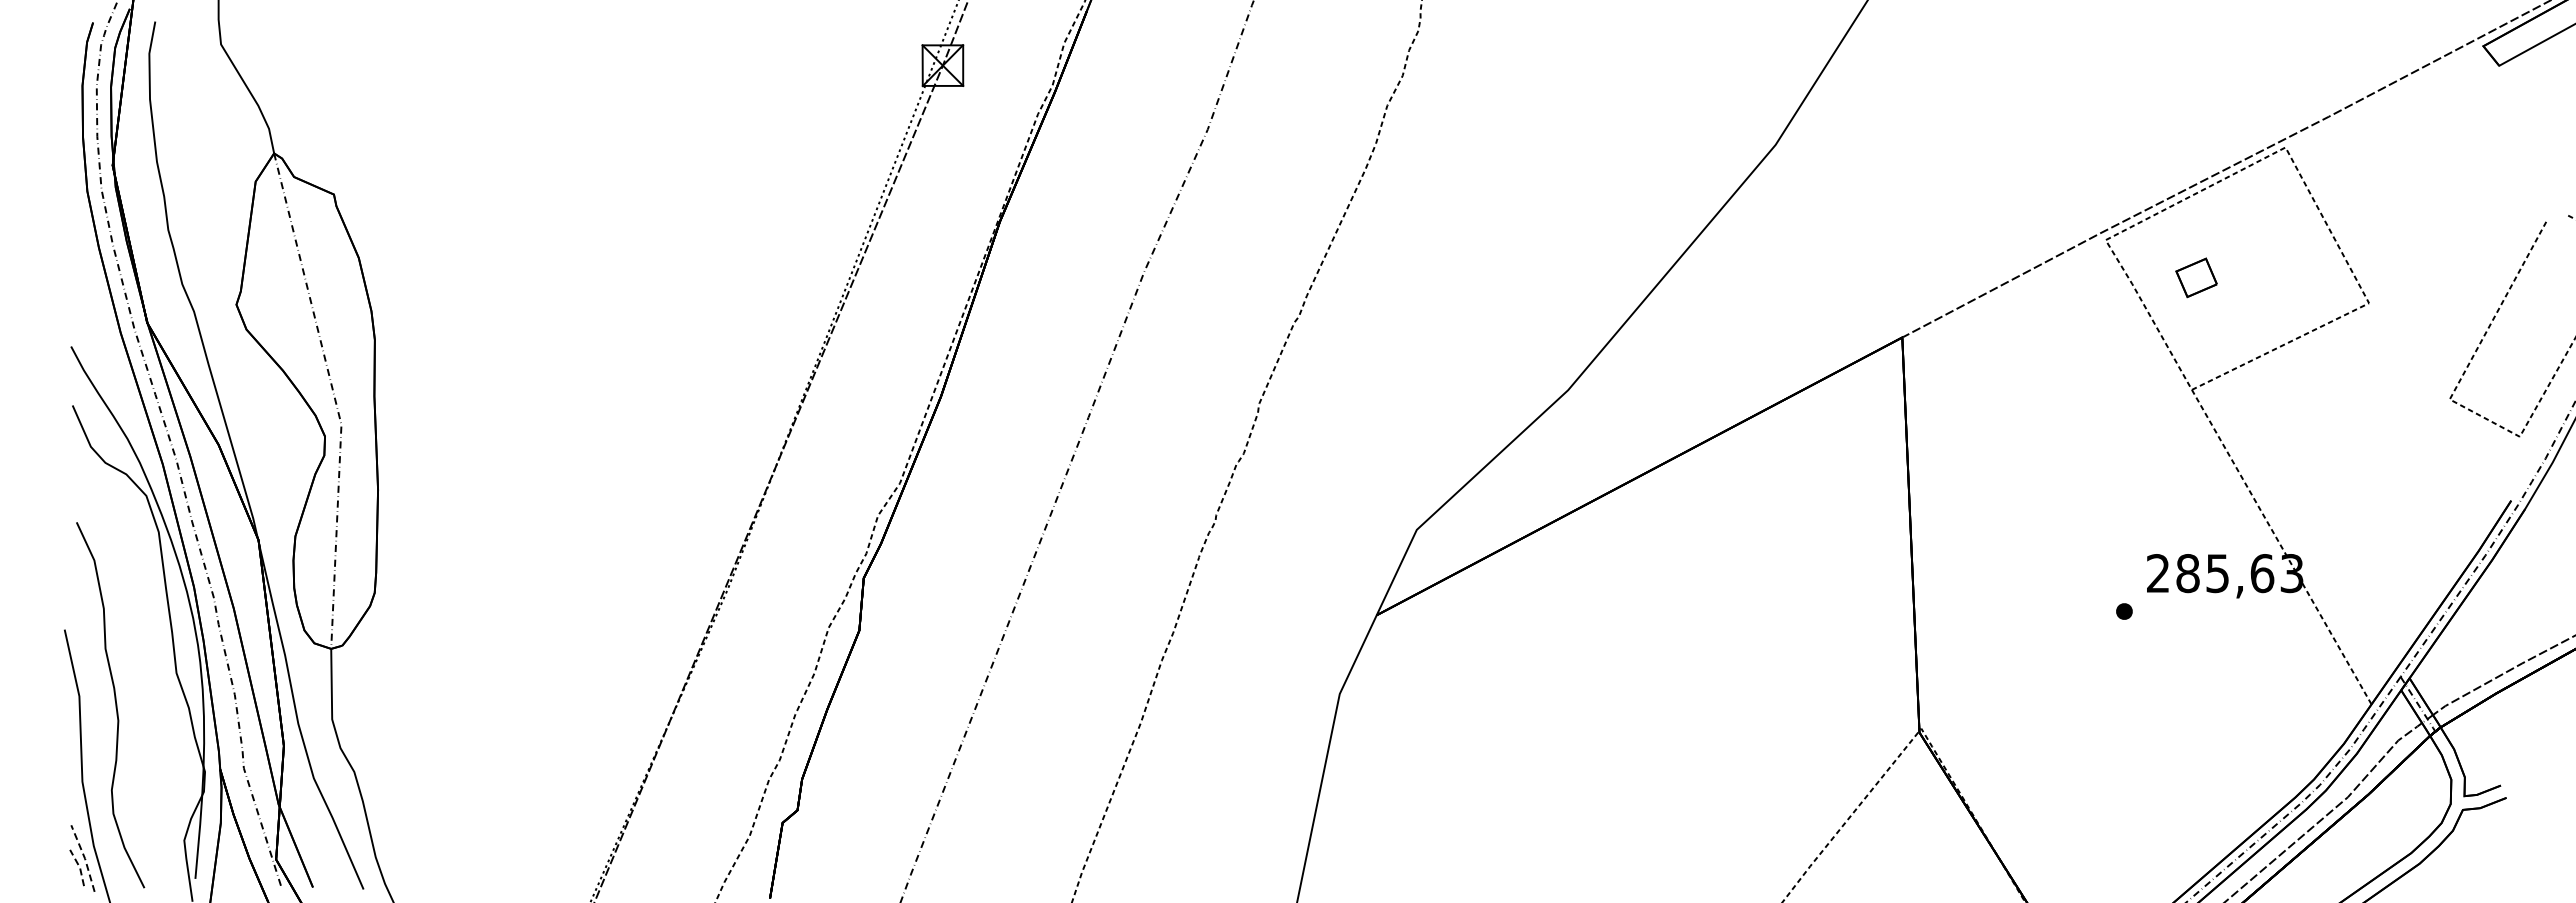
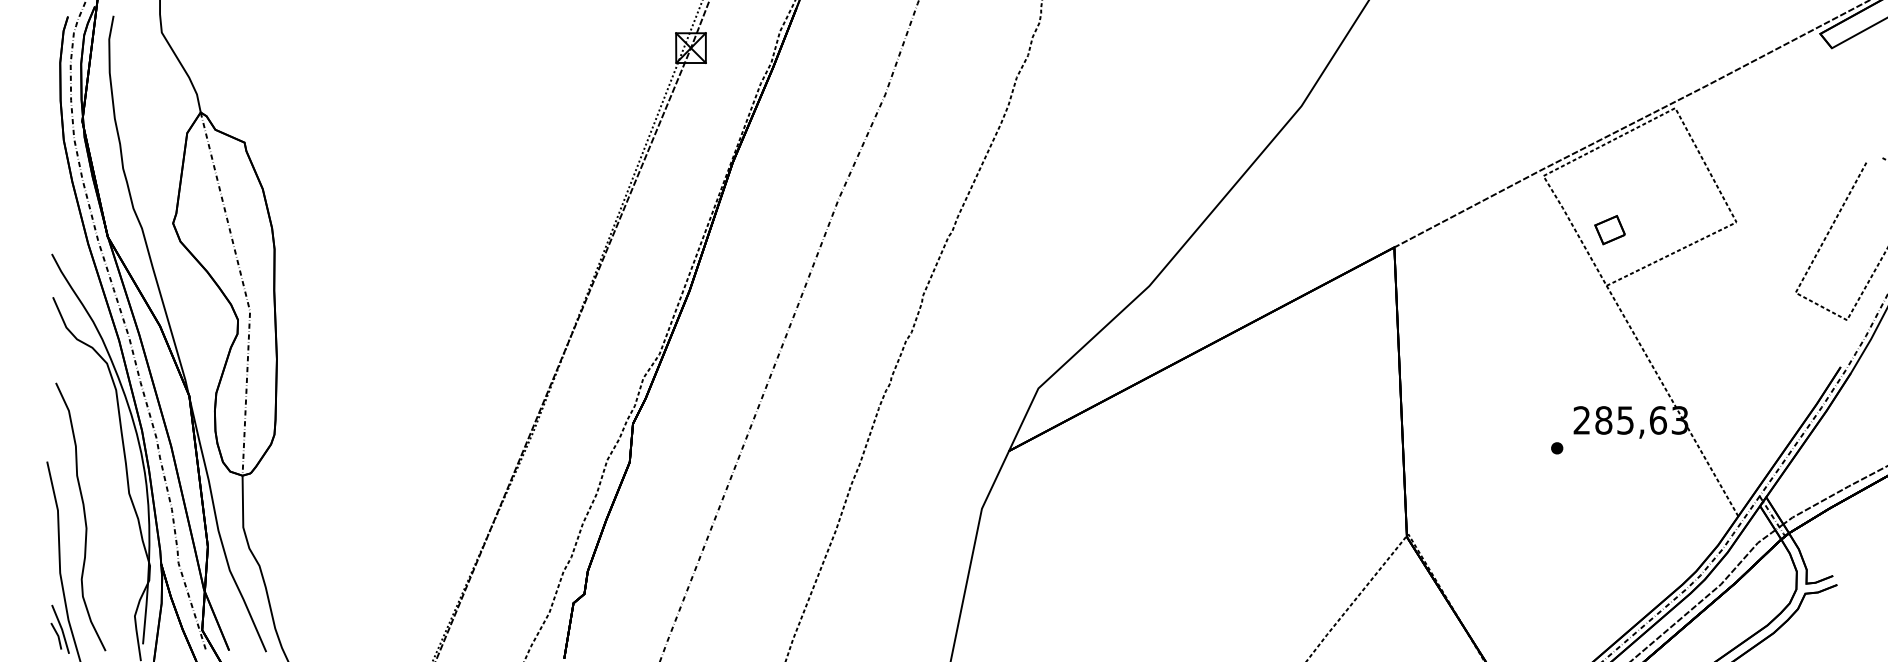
part: (2196, 277) -> (1610, 229), moved
line: (84, 857) -> (61, 628), dashed -> solid
line: (79, 867) -> (58, 635), dashed -> solid

